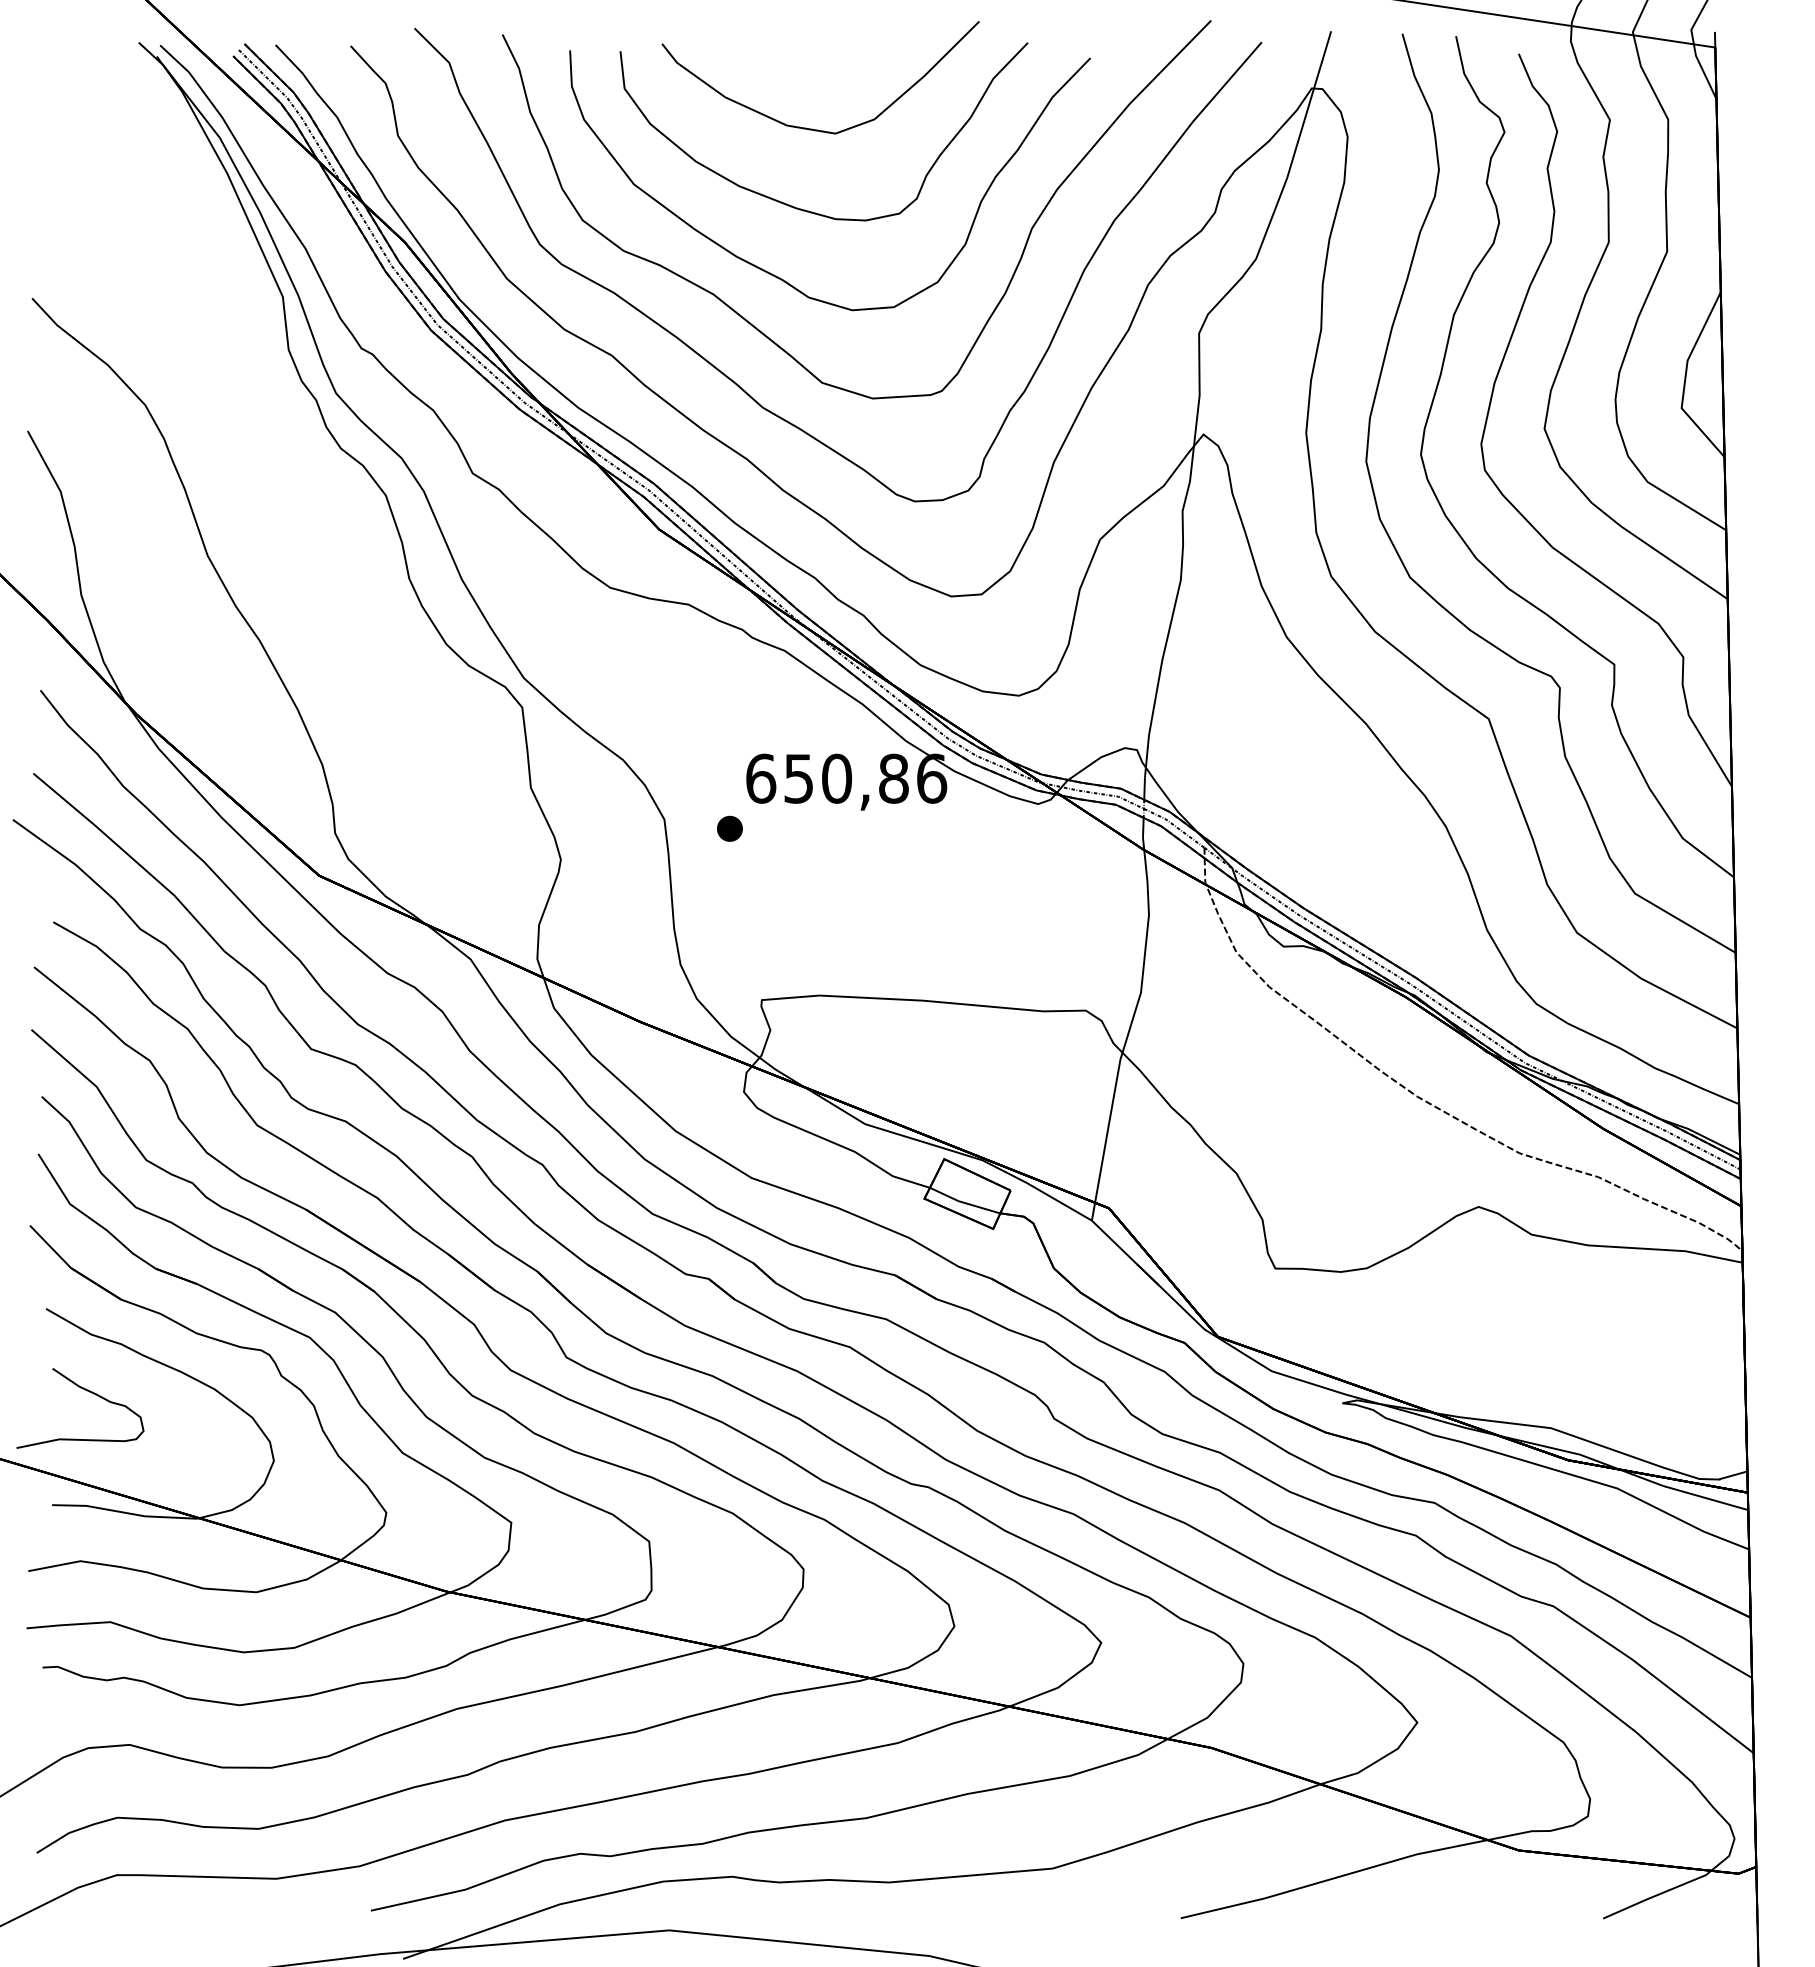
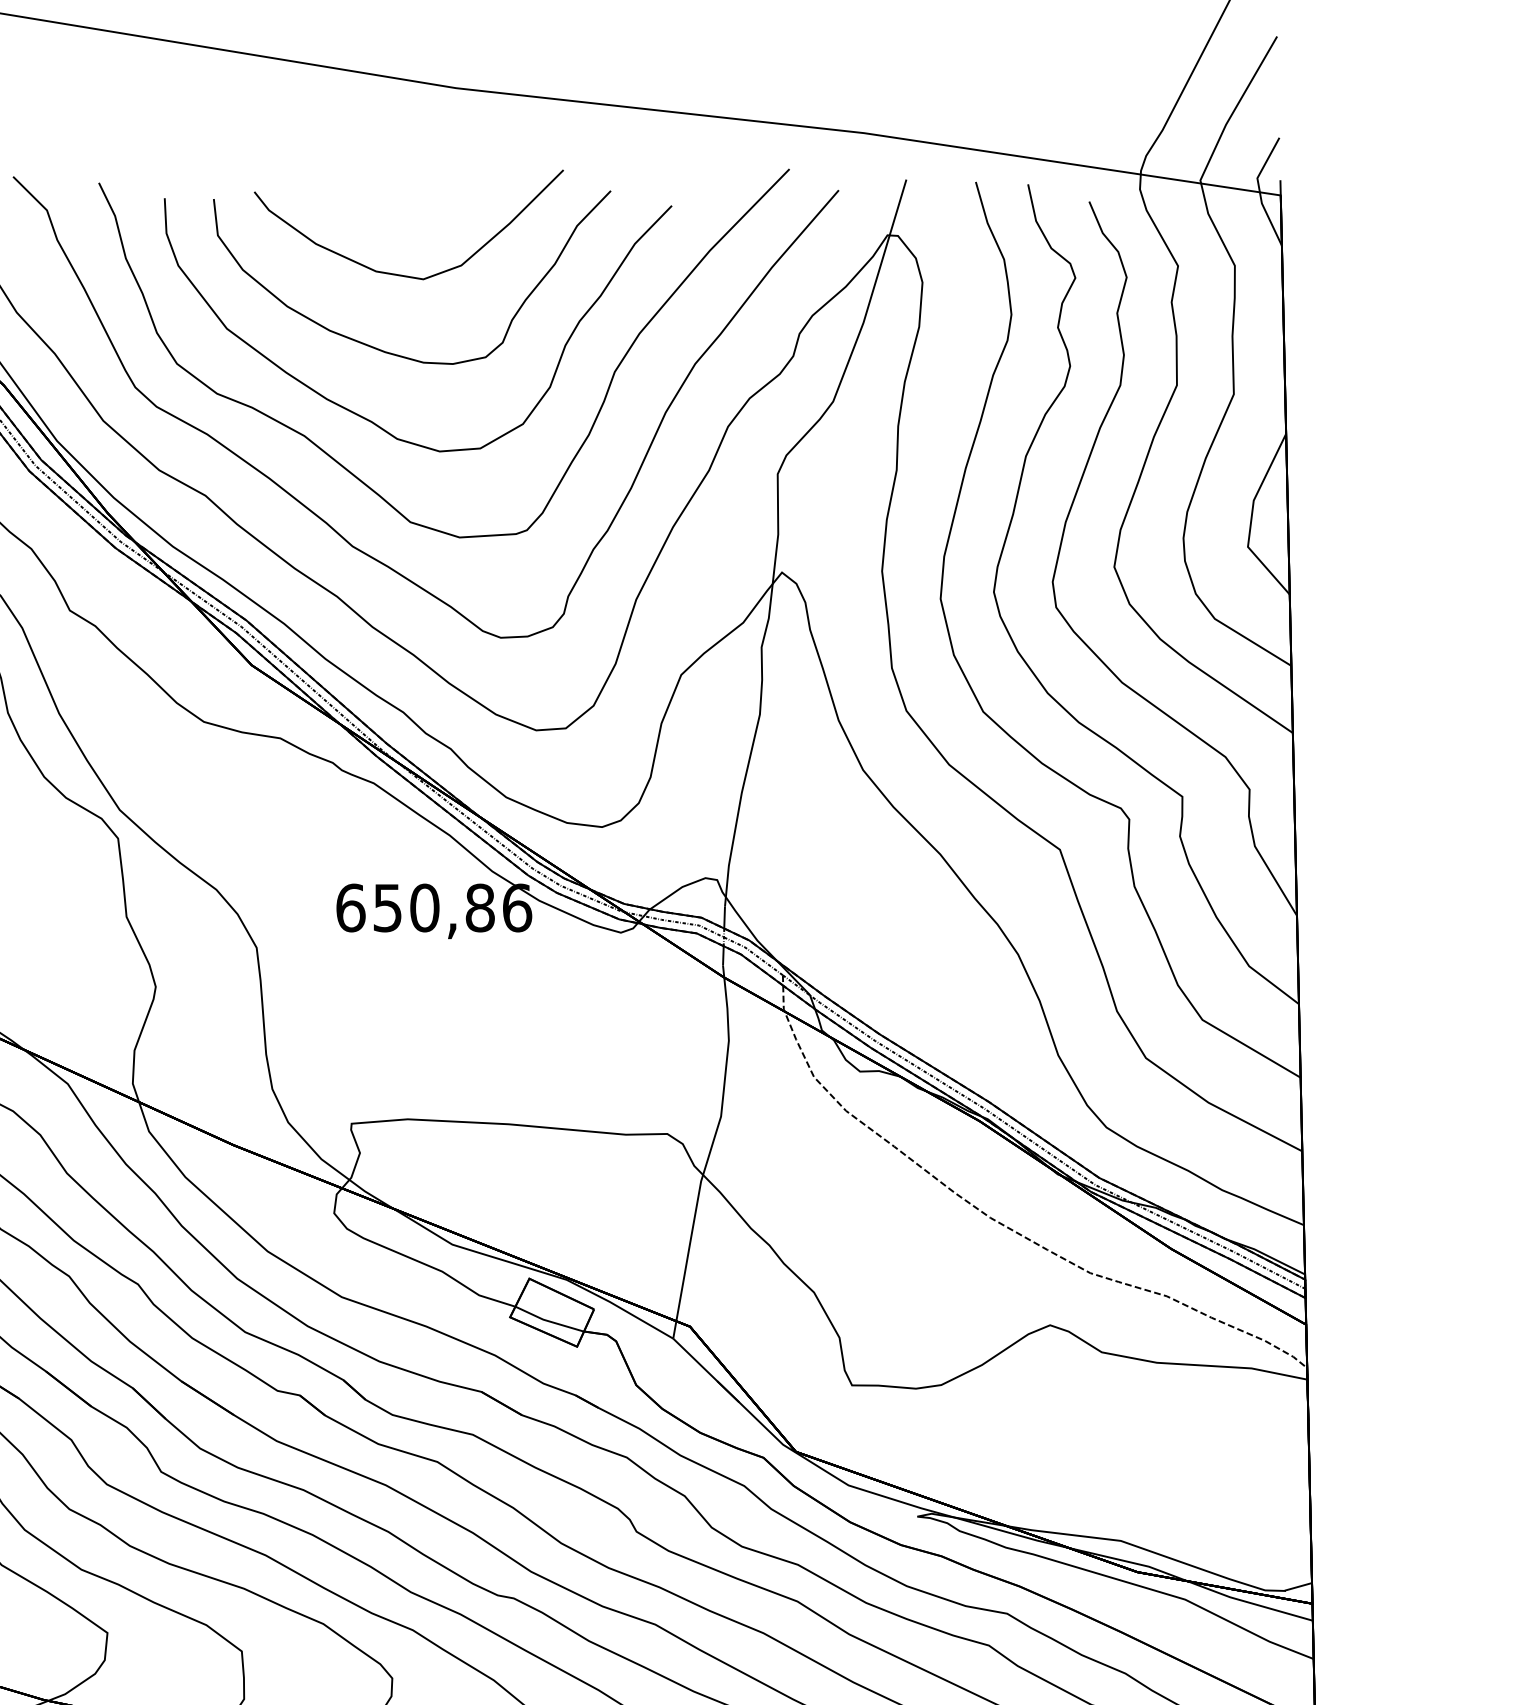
part: (729, 828) -> (320, 956), removed

